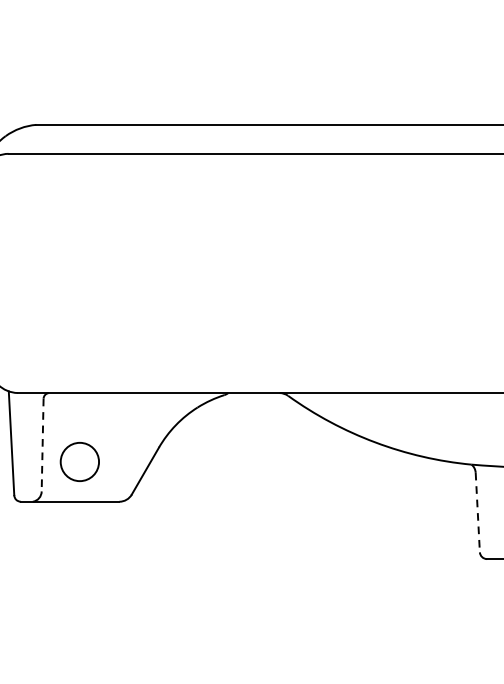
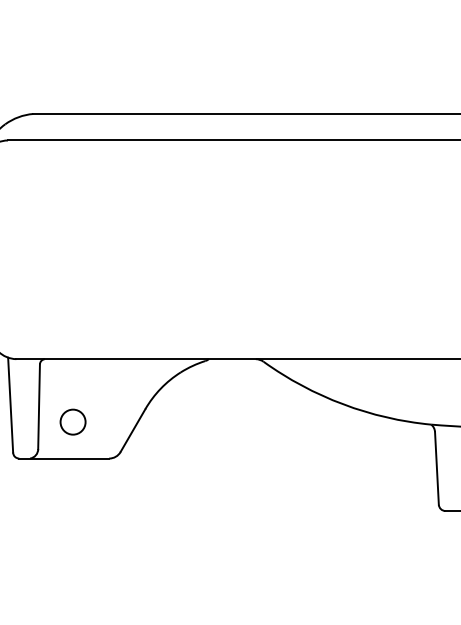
line: (43, 445) -> (39, 407), dashed -> solid
circle: (79, 461) -> (72, 421), size x0.71
line: (477, 512) -> (436, 468), dashed -> solid

